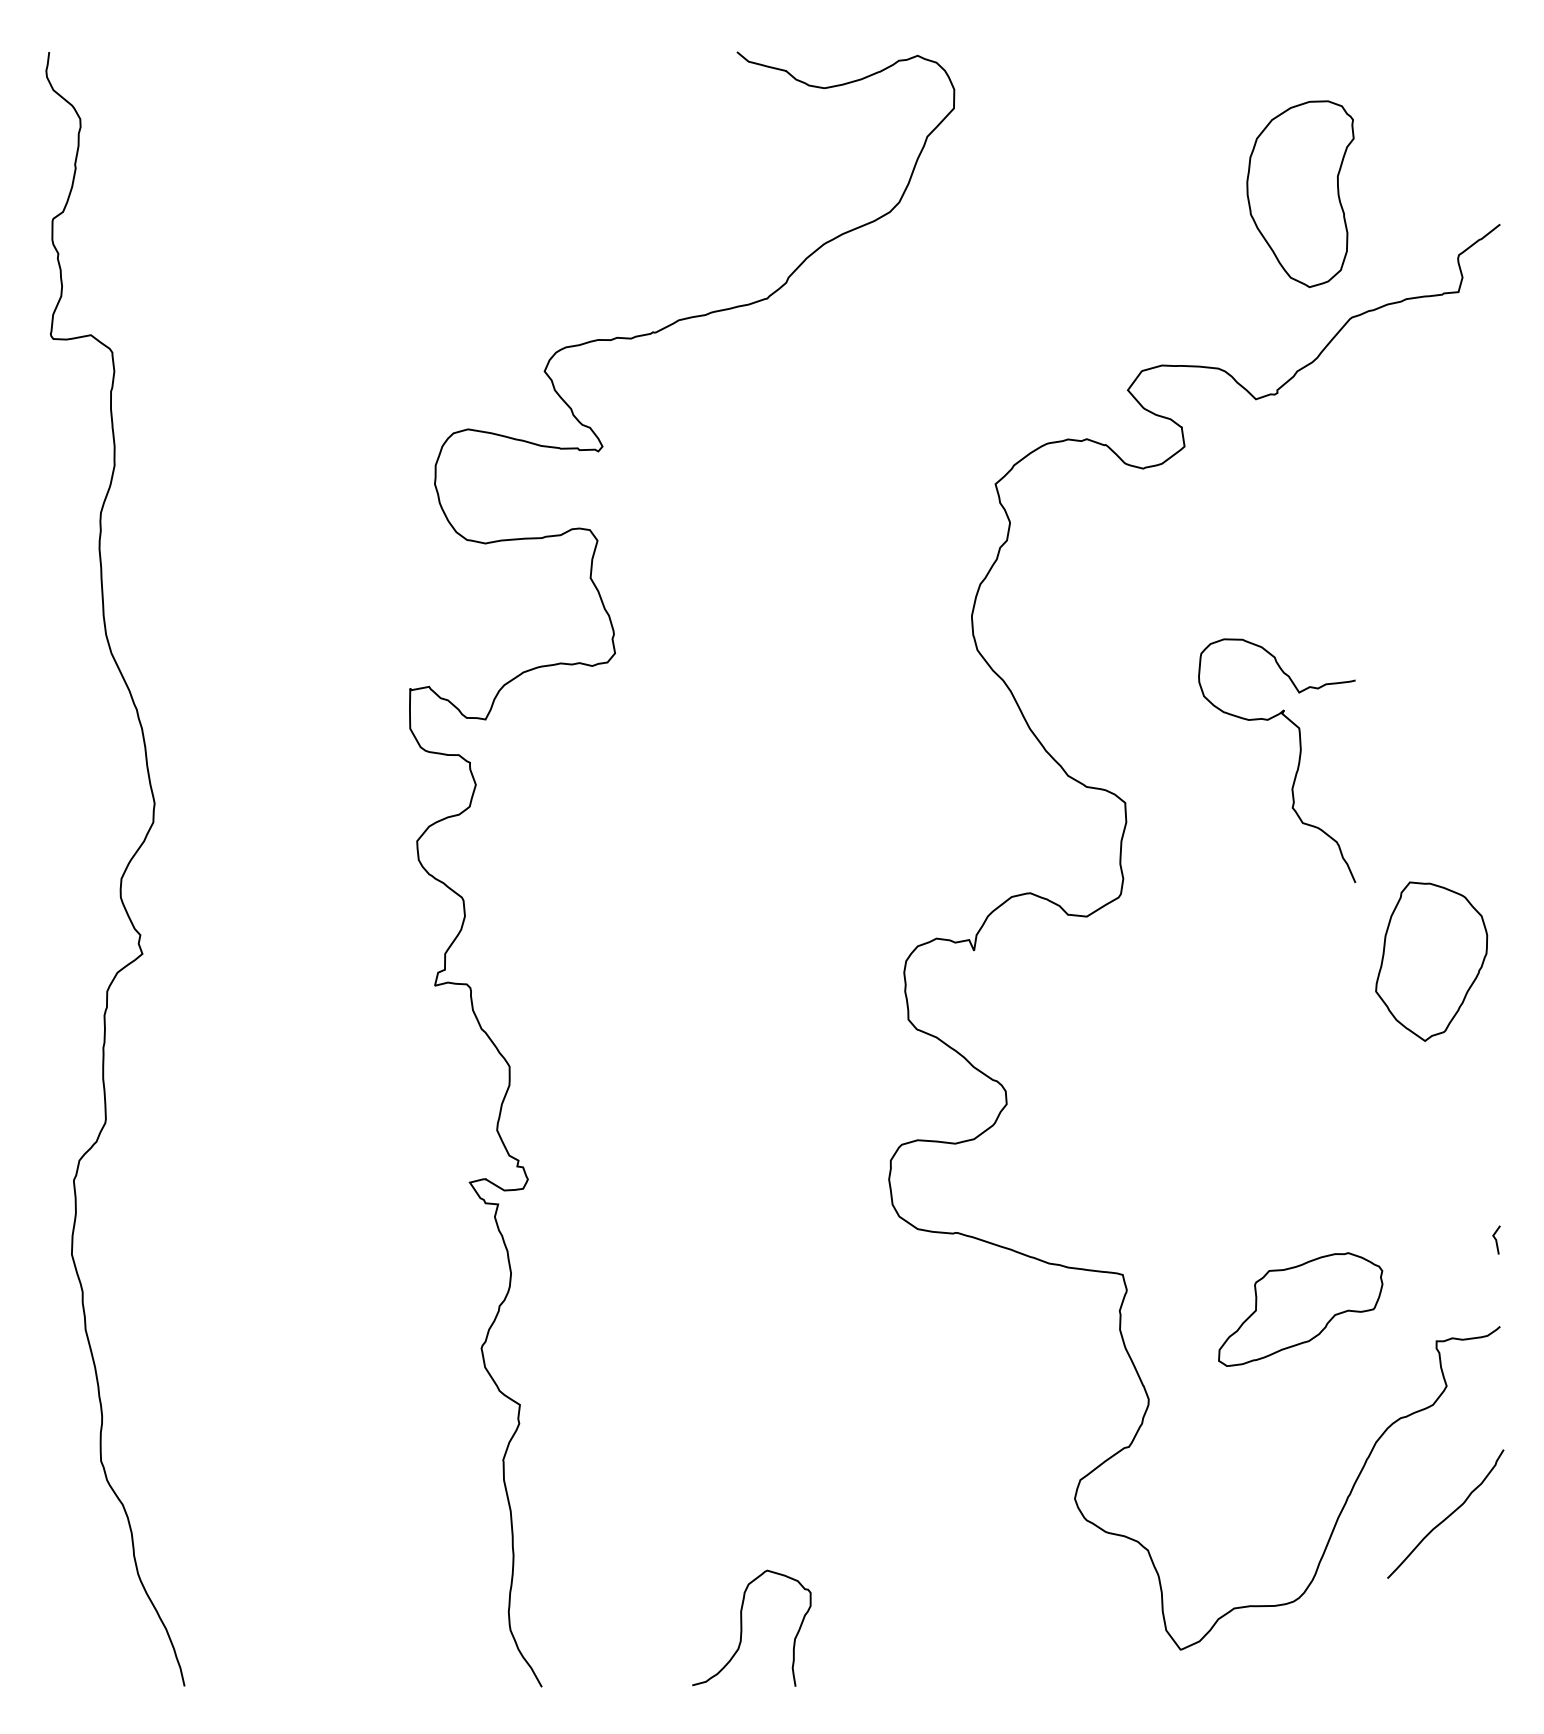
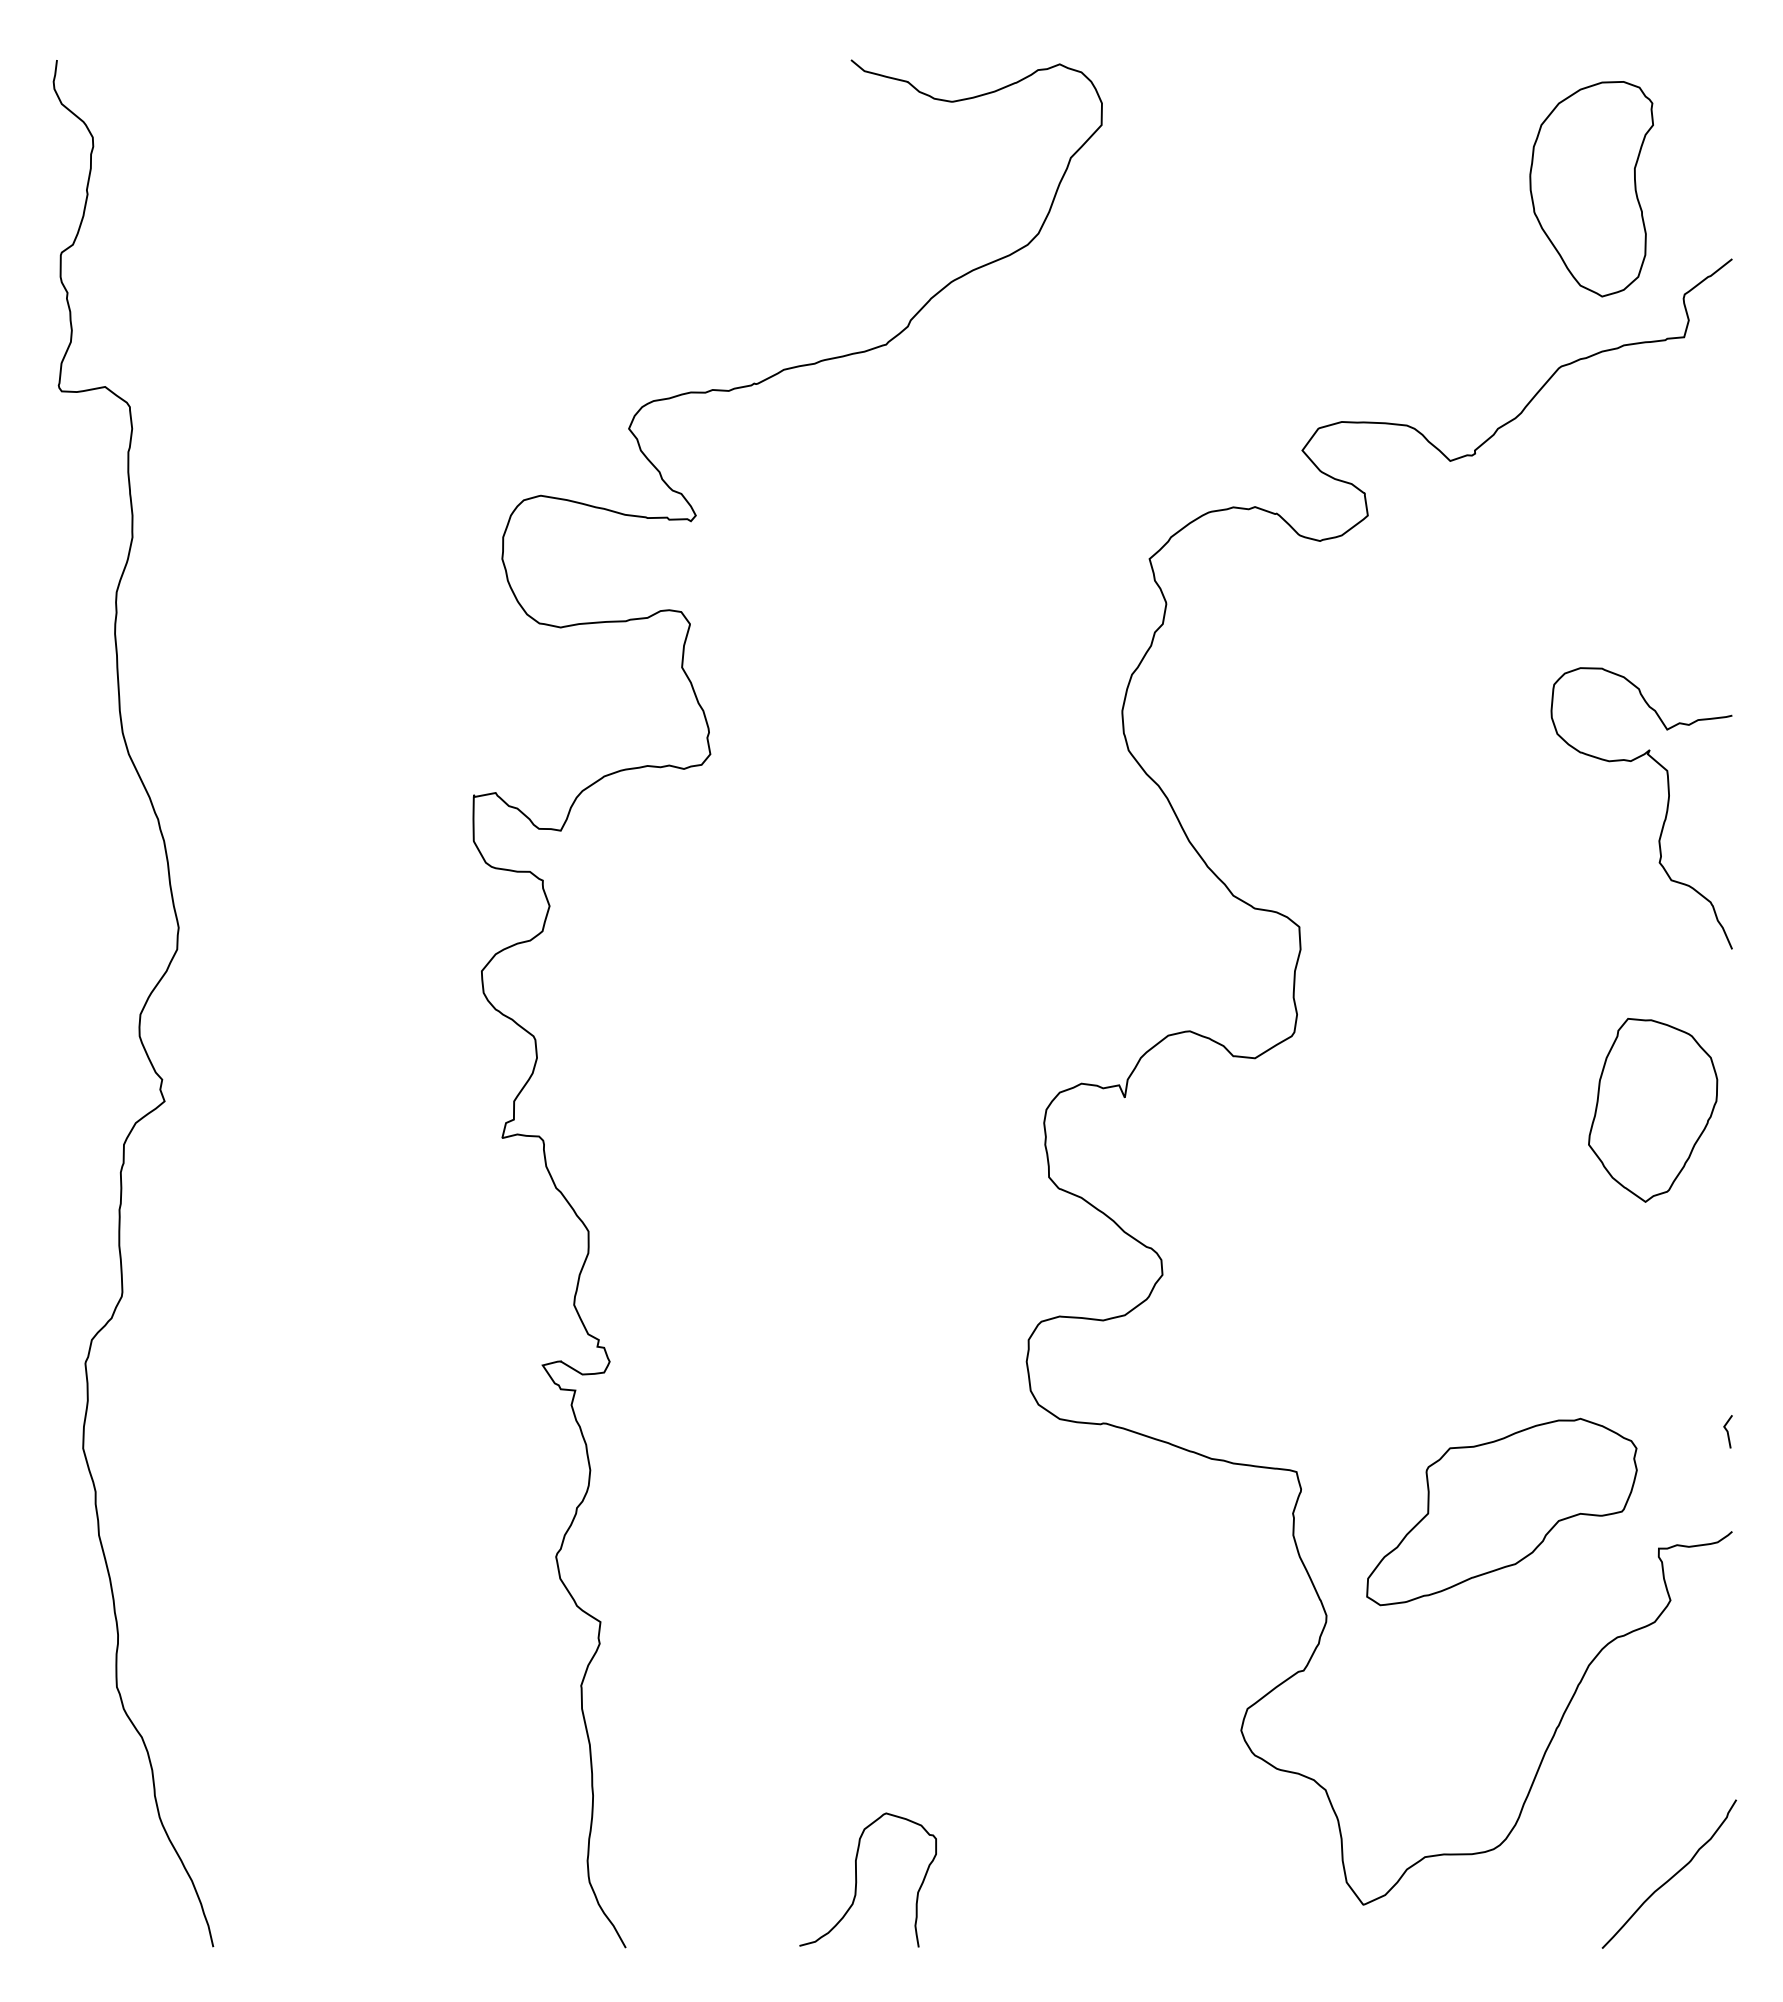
part: (1300, 194) -> (1591, 189), moved
curve: (1297, 765) -> (1665, 813), moved
part: (1300, 1309) -> (1501, 1511), size x1.43
curve: (1447, 1516) -> (1671, 1876), moved

